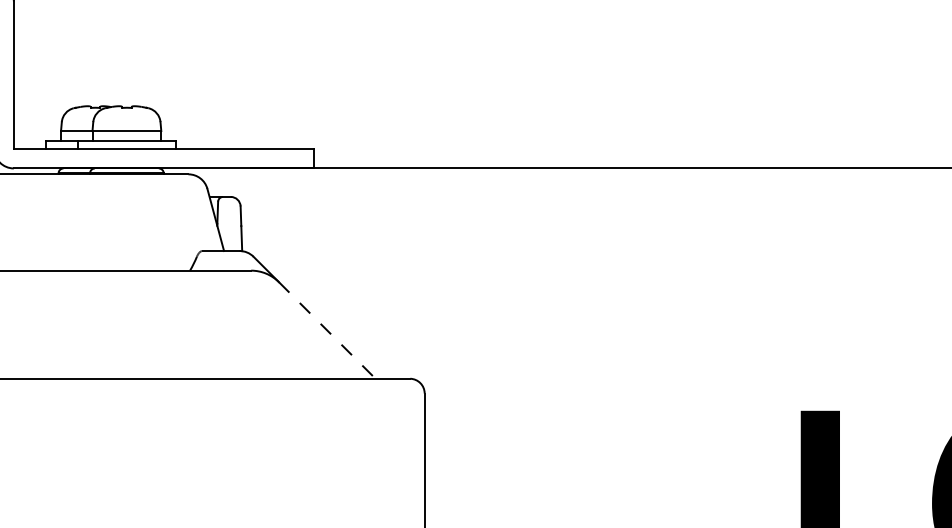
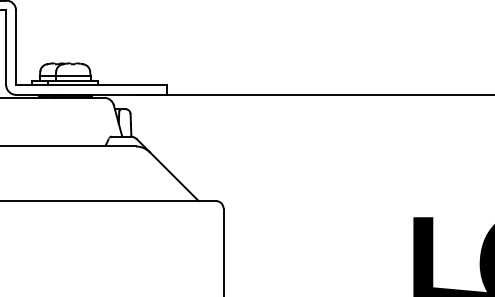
line: (327, 332) -> (174, 177), dashed -> solid

